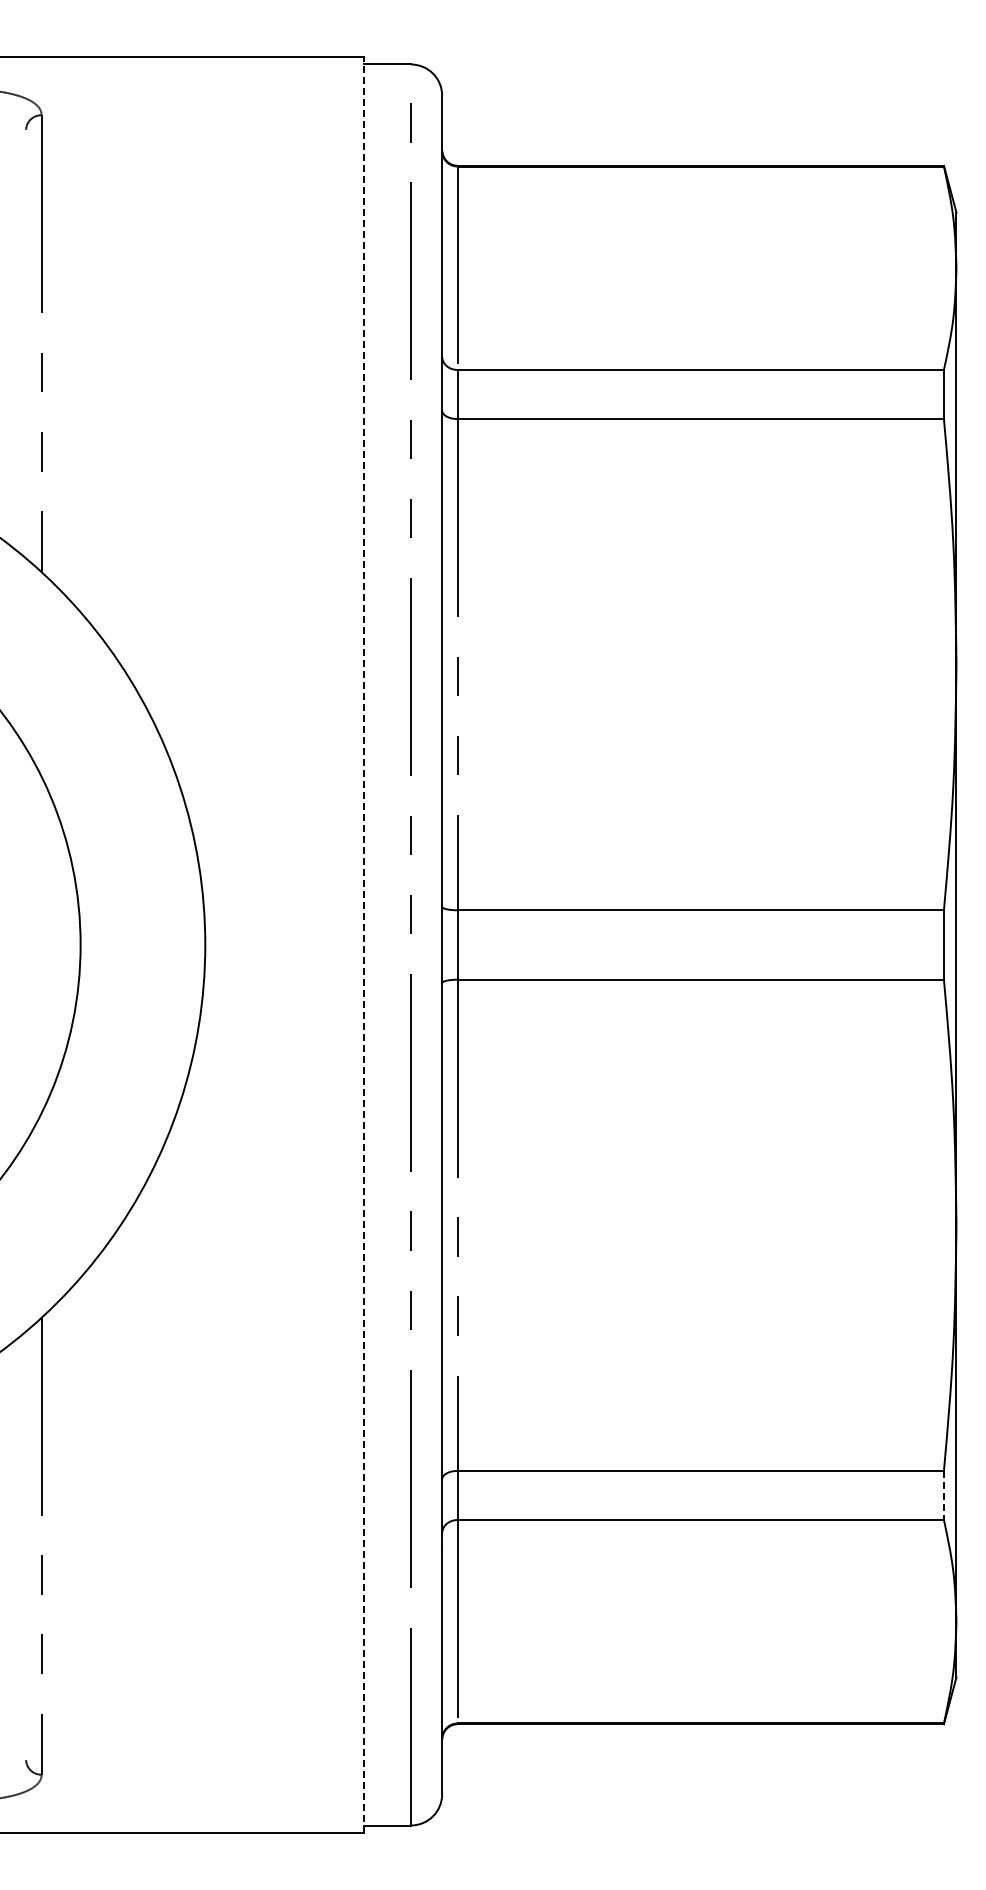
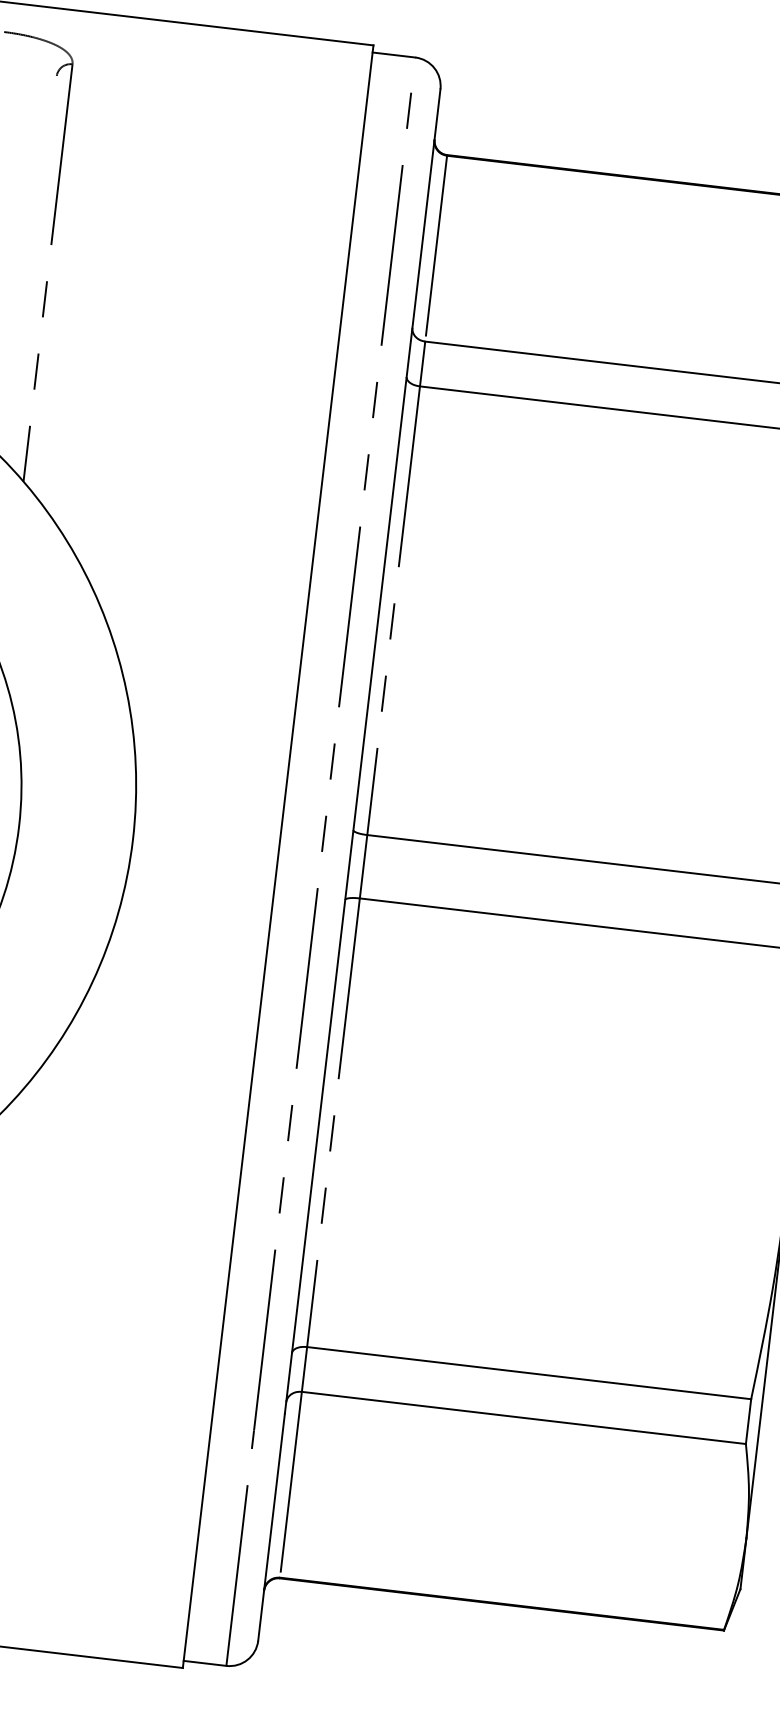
line: (364, 944) -> (278, 856), dashed -> solid
line: (943, 1495) -> (748, 1421), dashed -> solid

